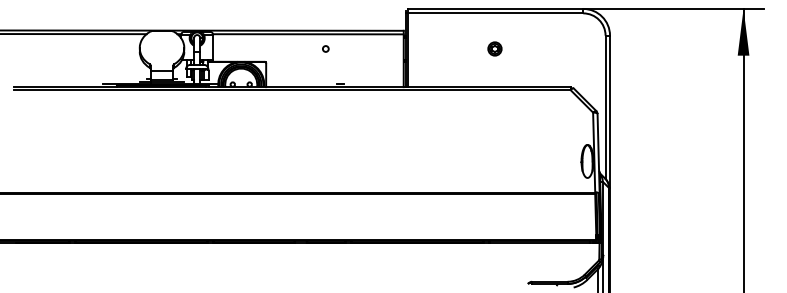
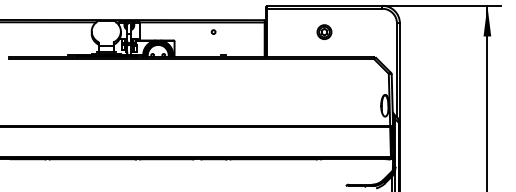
part: (494, 48) -> (324, 31), size x1.6

